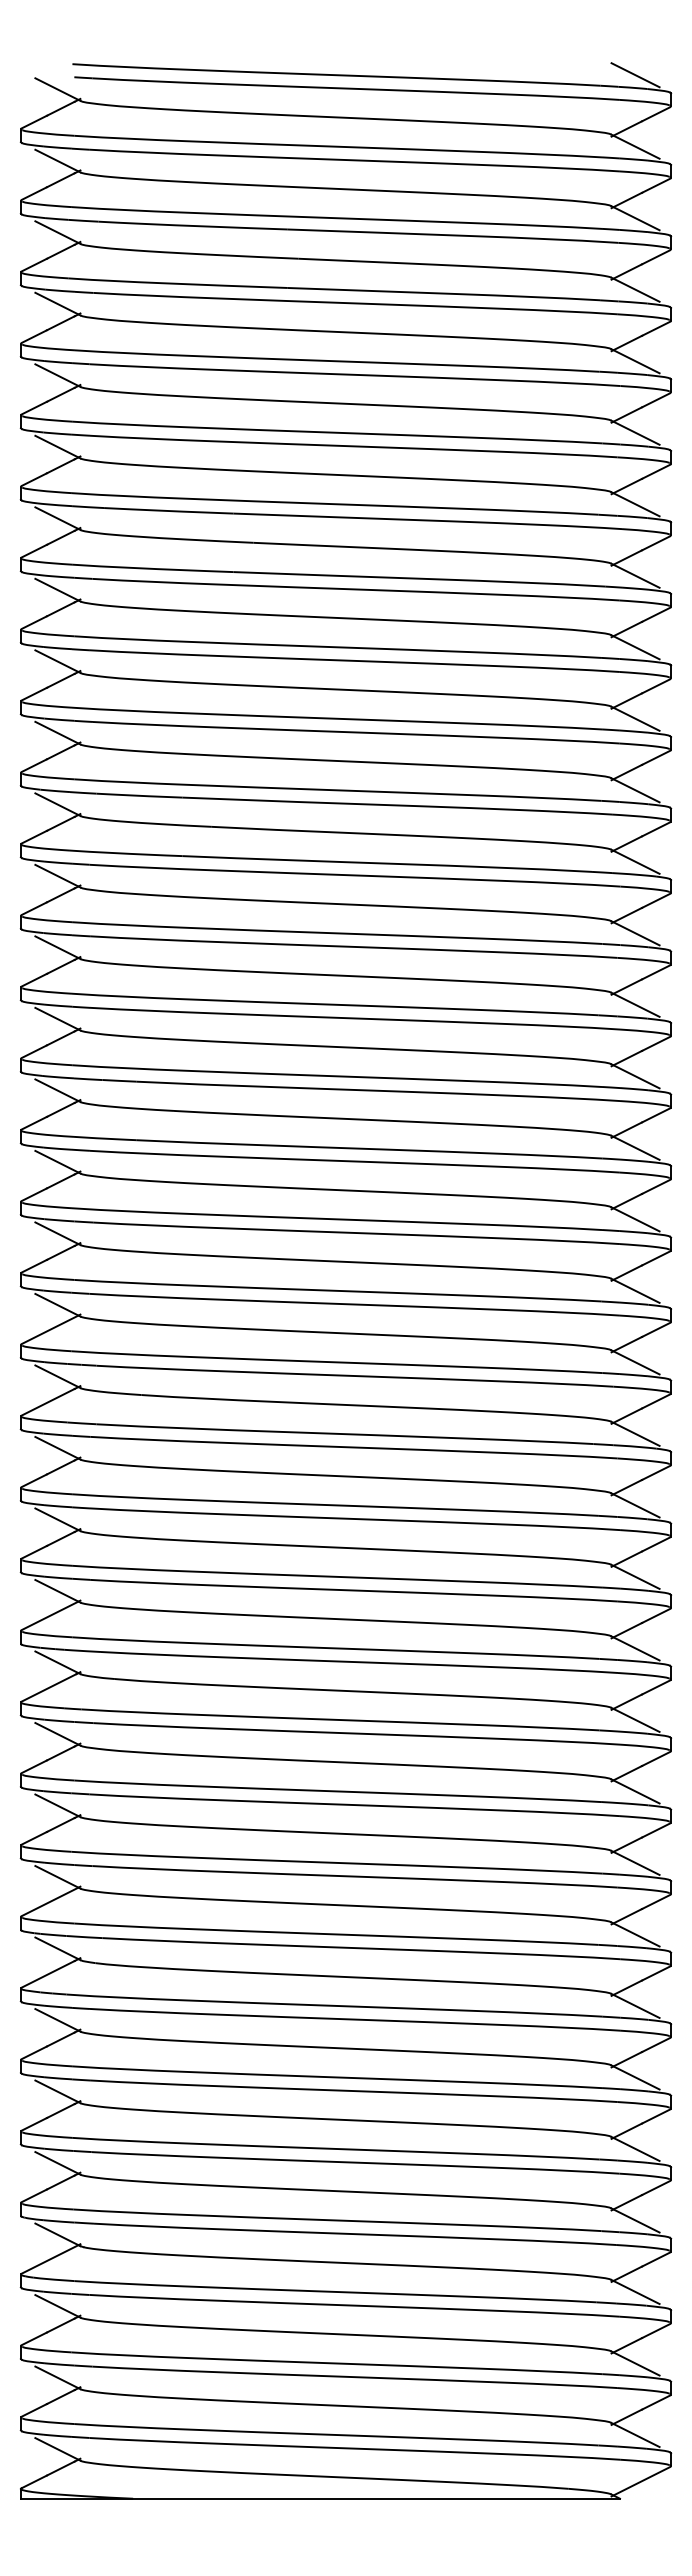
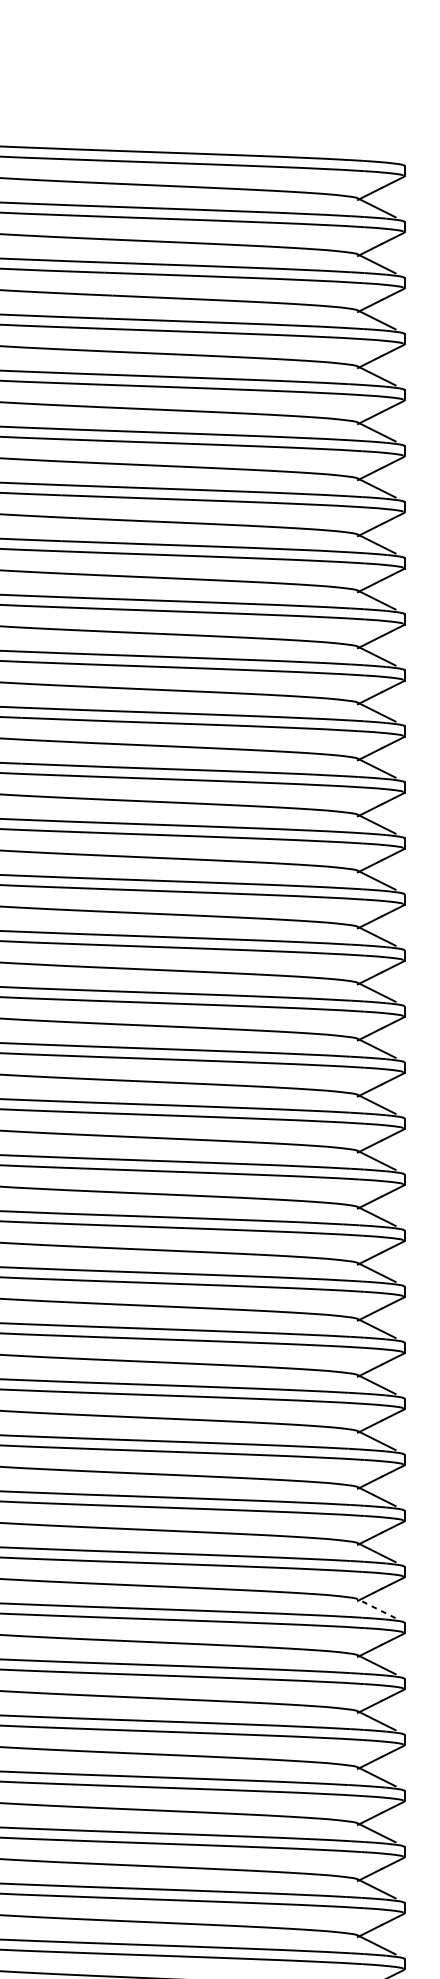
line: (635, 75) -> (376, 152), removed
line: (635, 1934) -> (376, 1608), solid -> dashed

